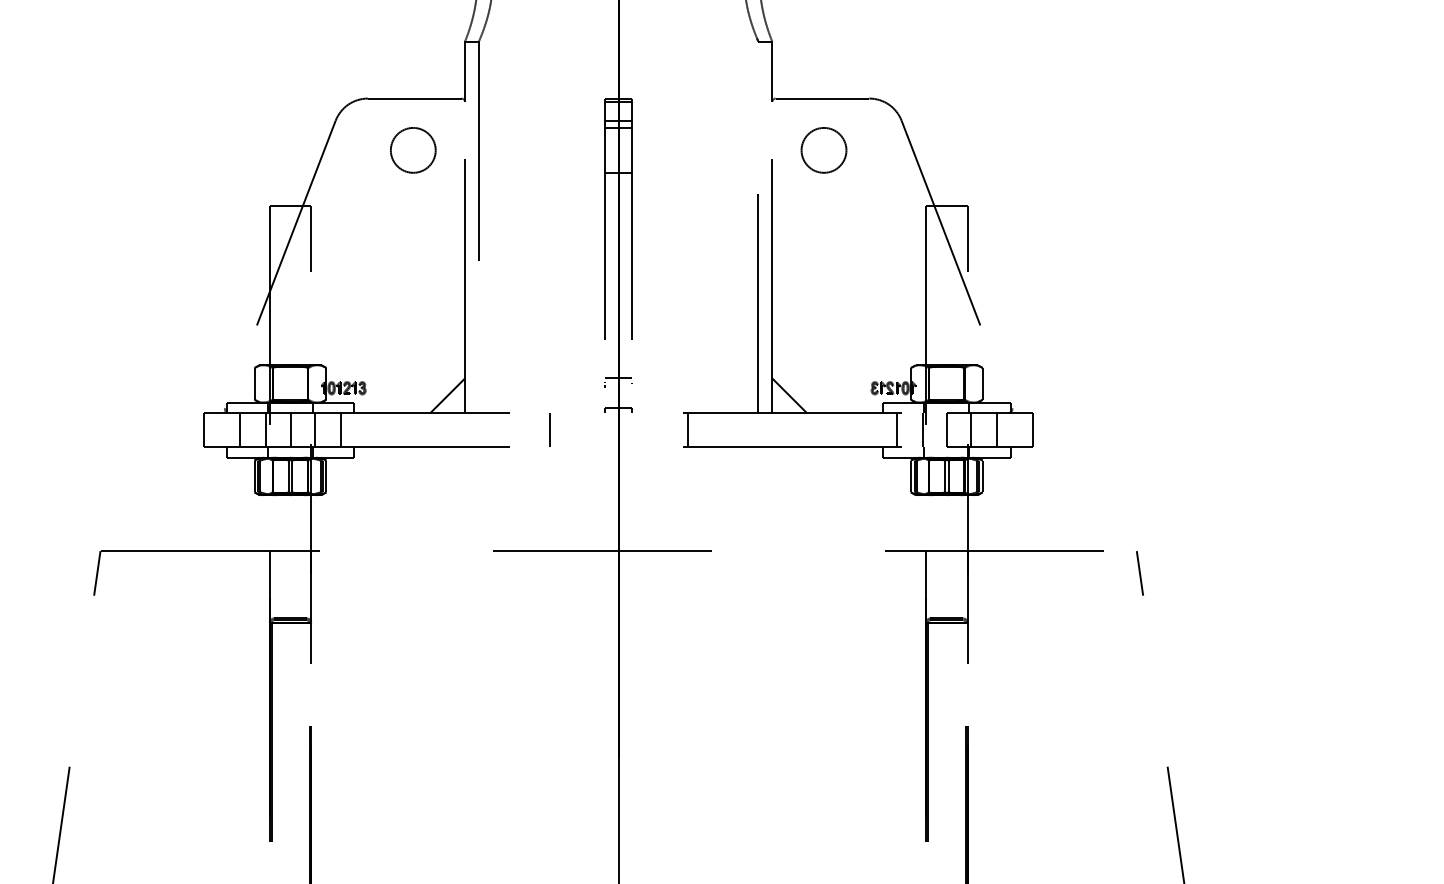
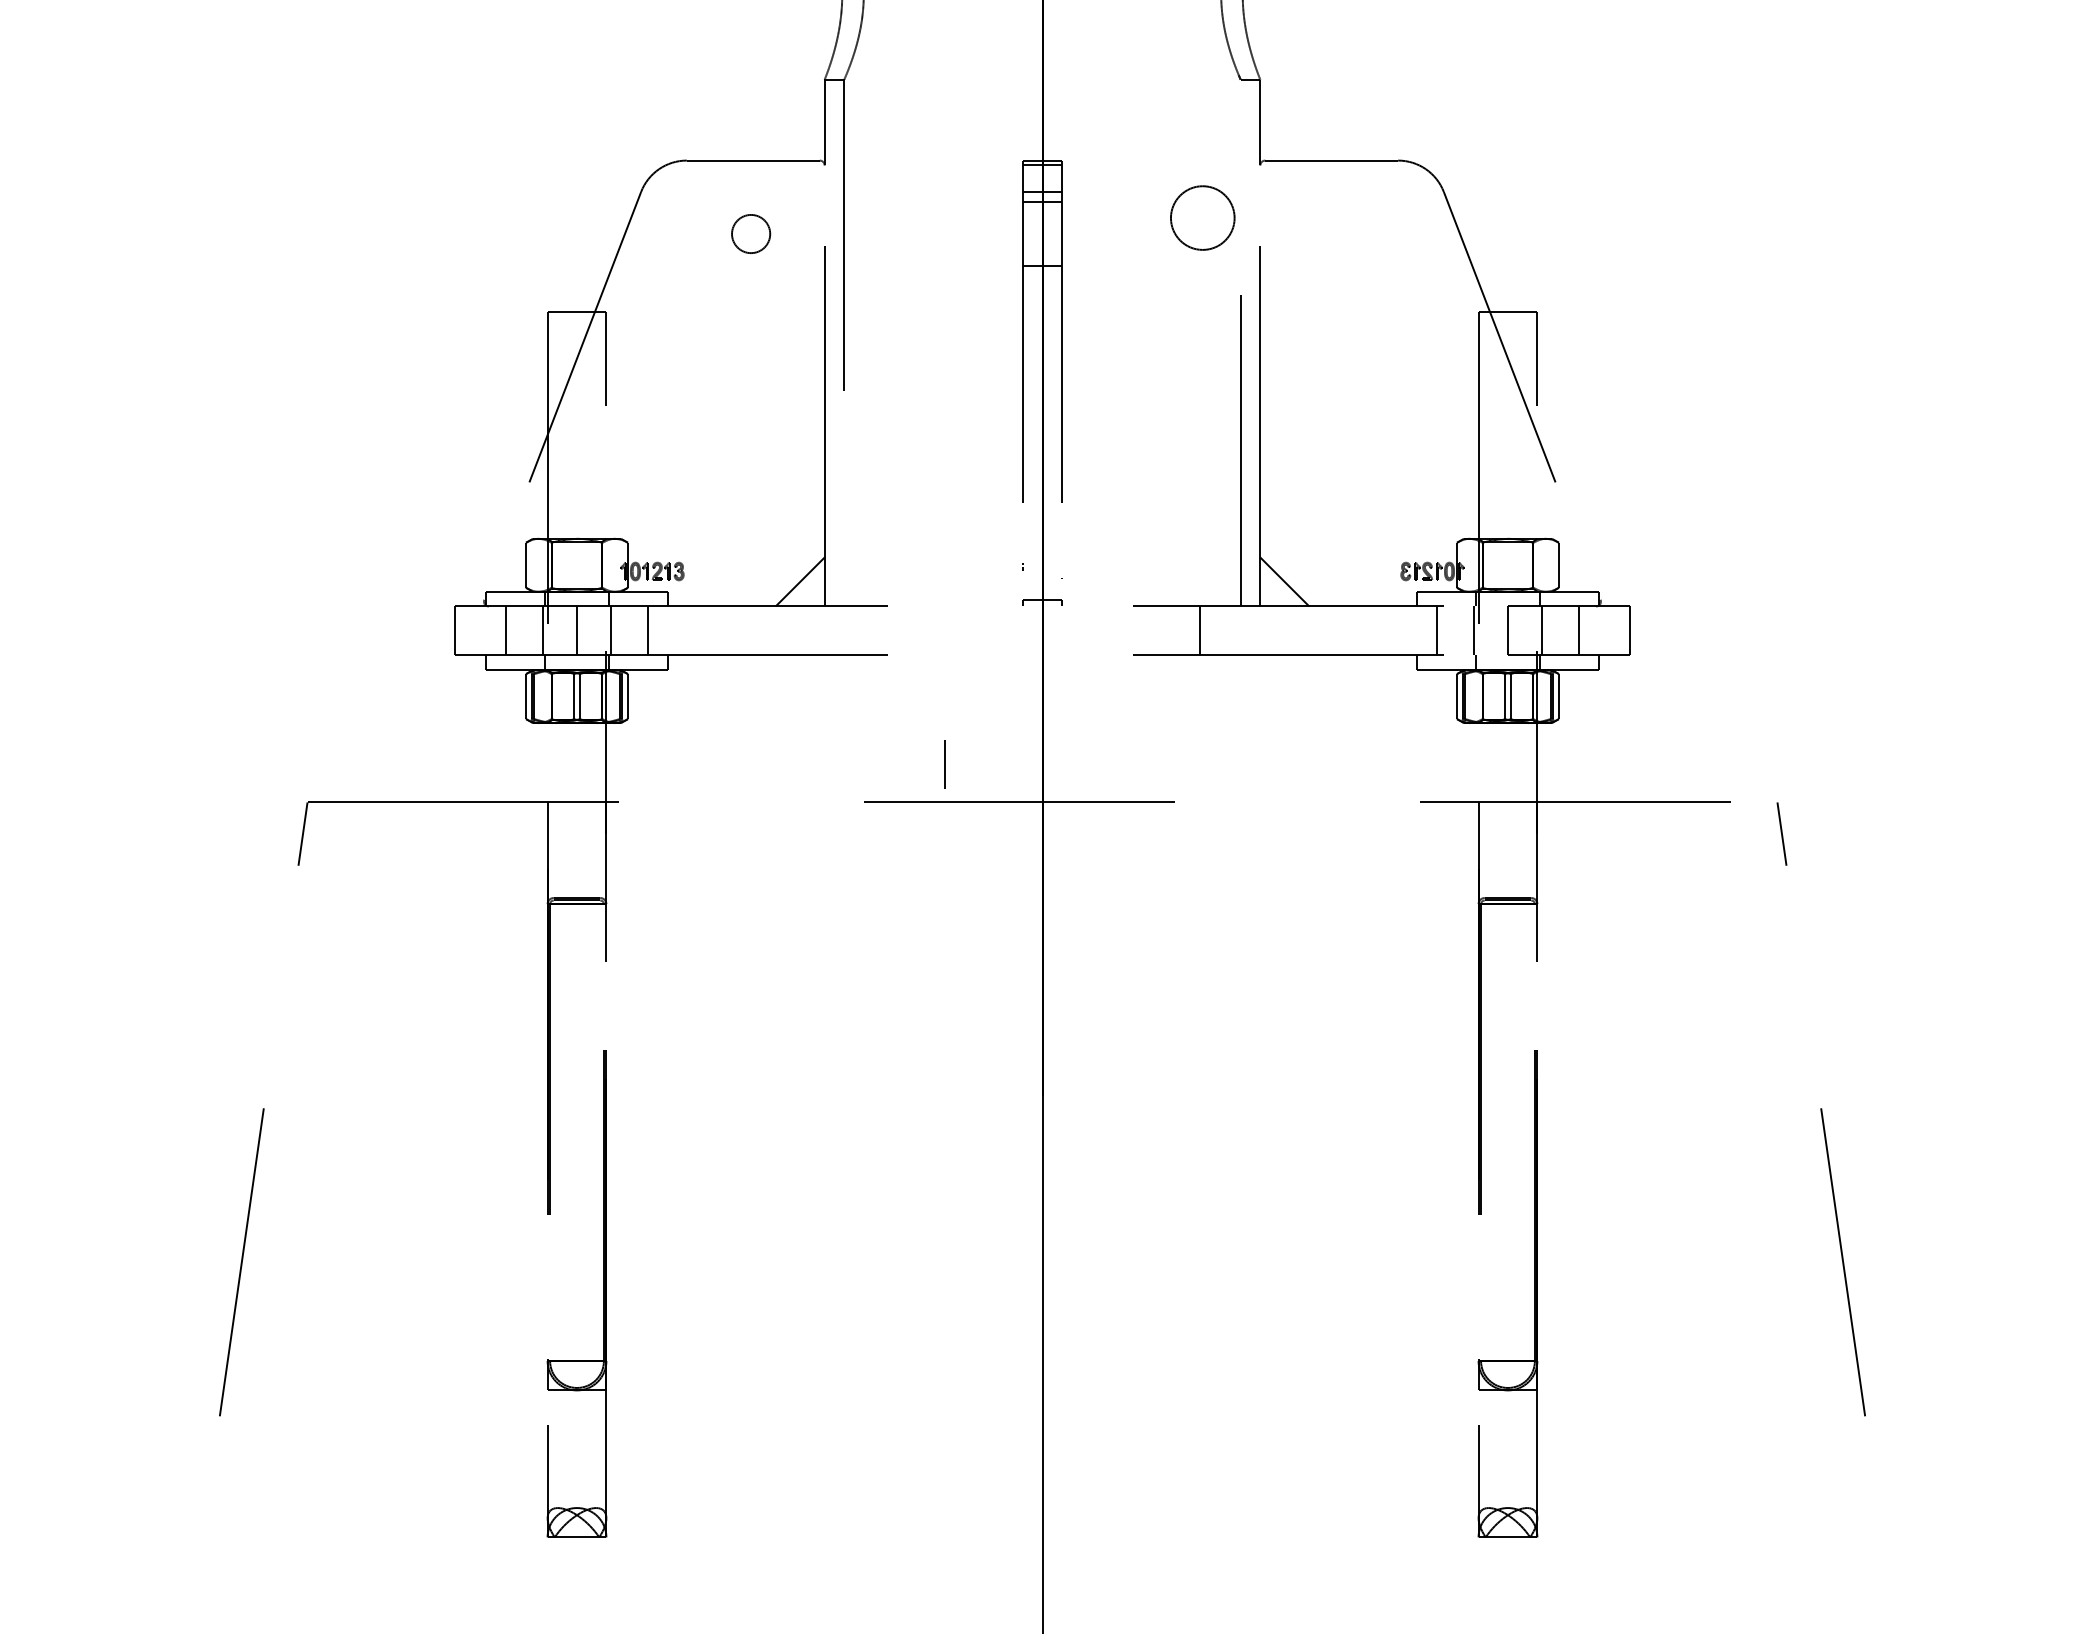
circle: (412, 149) -> (750, 233), size x0.6
circle: (823, 149) -> (1202, 217), moved
line: (618, 378) -> (1042, 557), removed
line: (549, 429) -> (944, 764), moved
line: (687, 429) -> (1199, 630), moved

